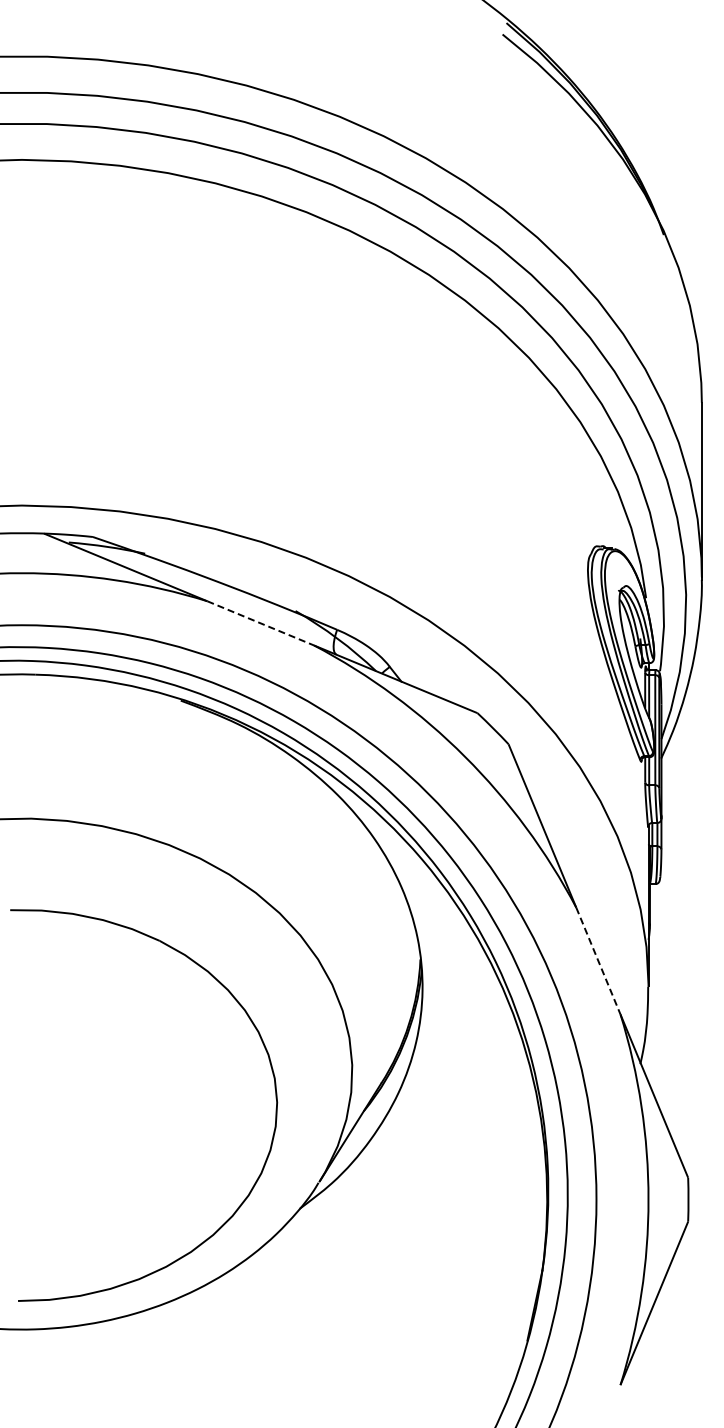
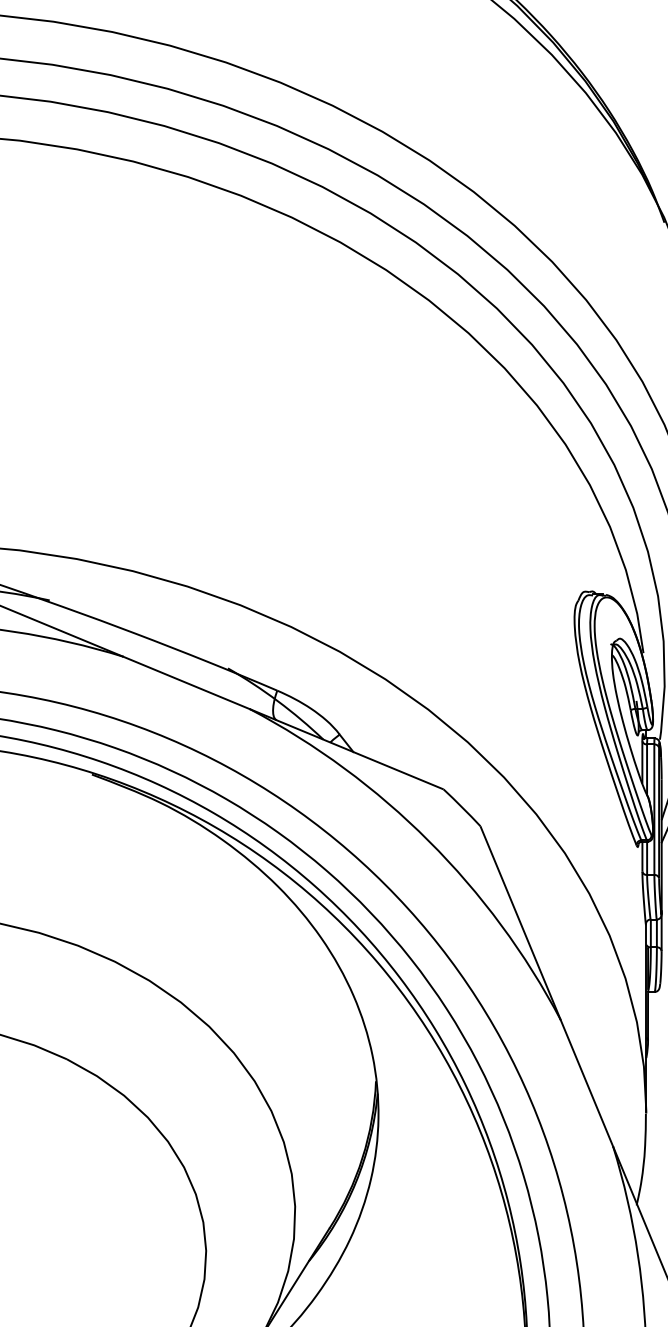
line: (260, 623) -> (186, 683), dashed -> solid
line: (598, 961) -> (587, 1083), dashed -> solid

